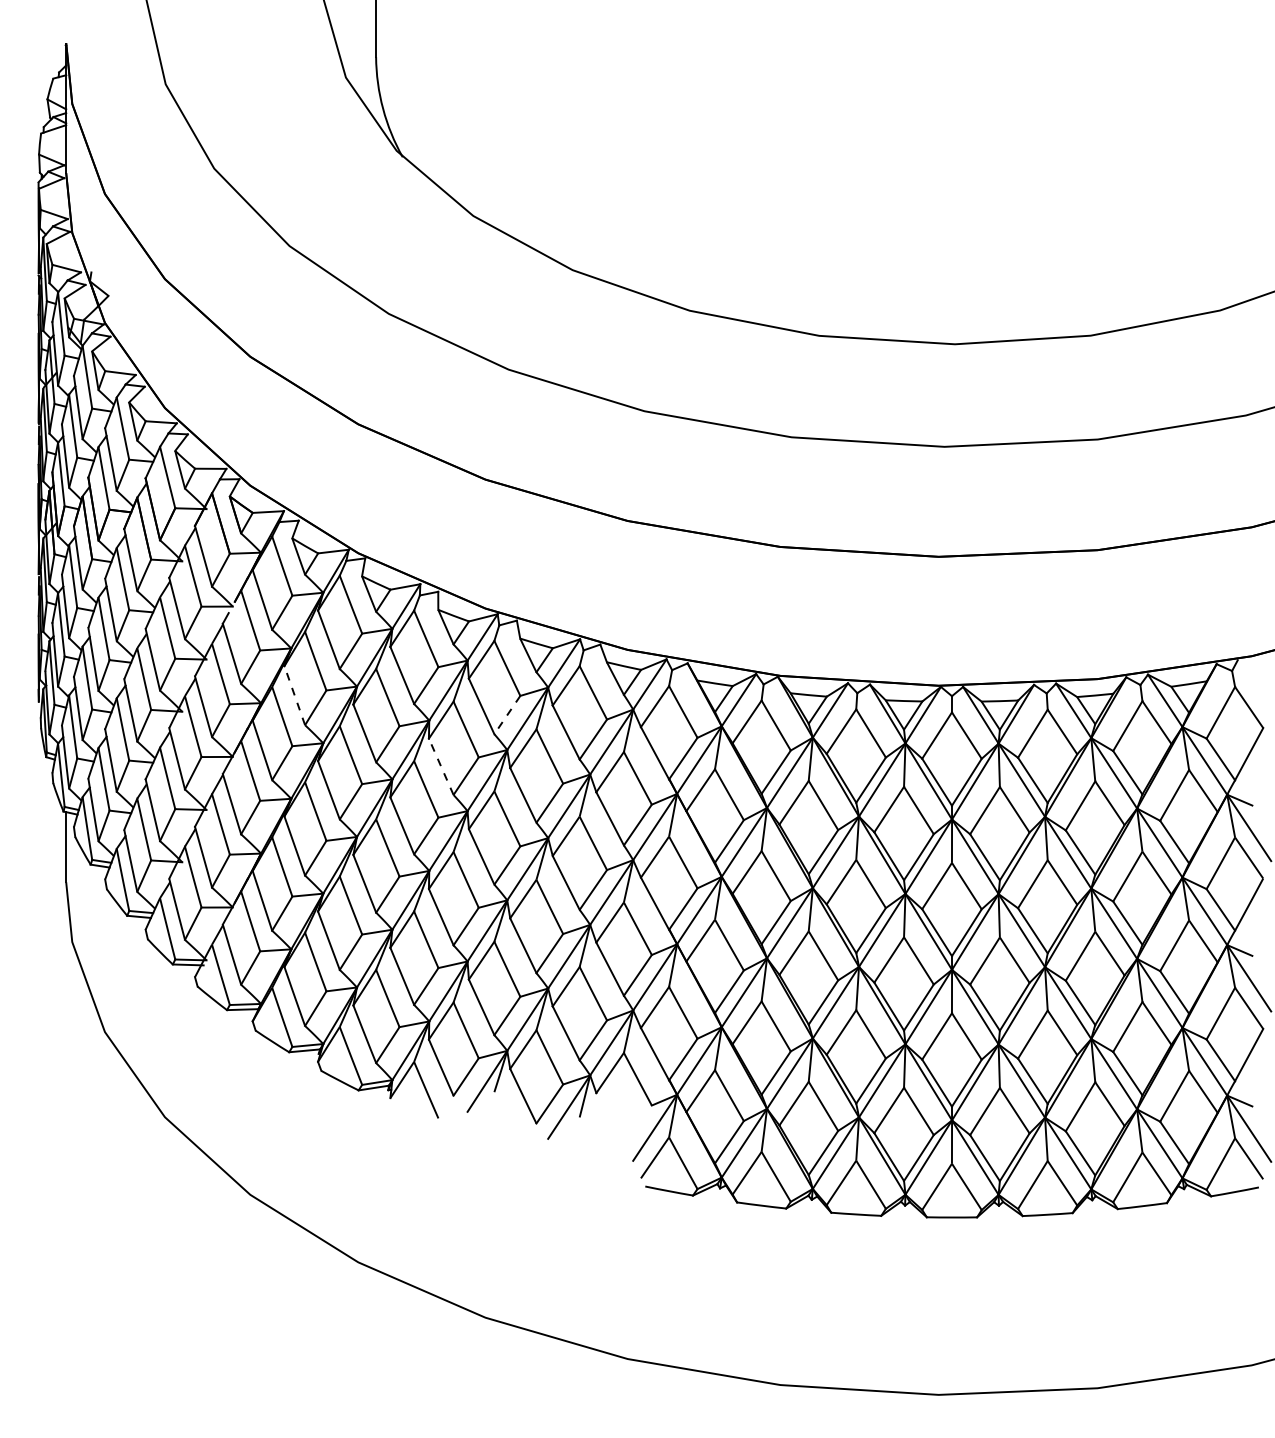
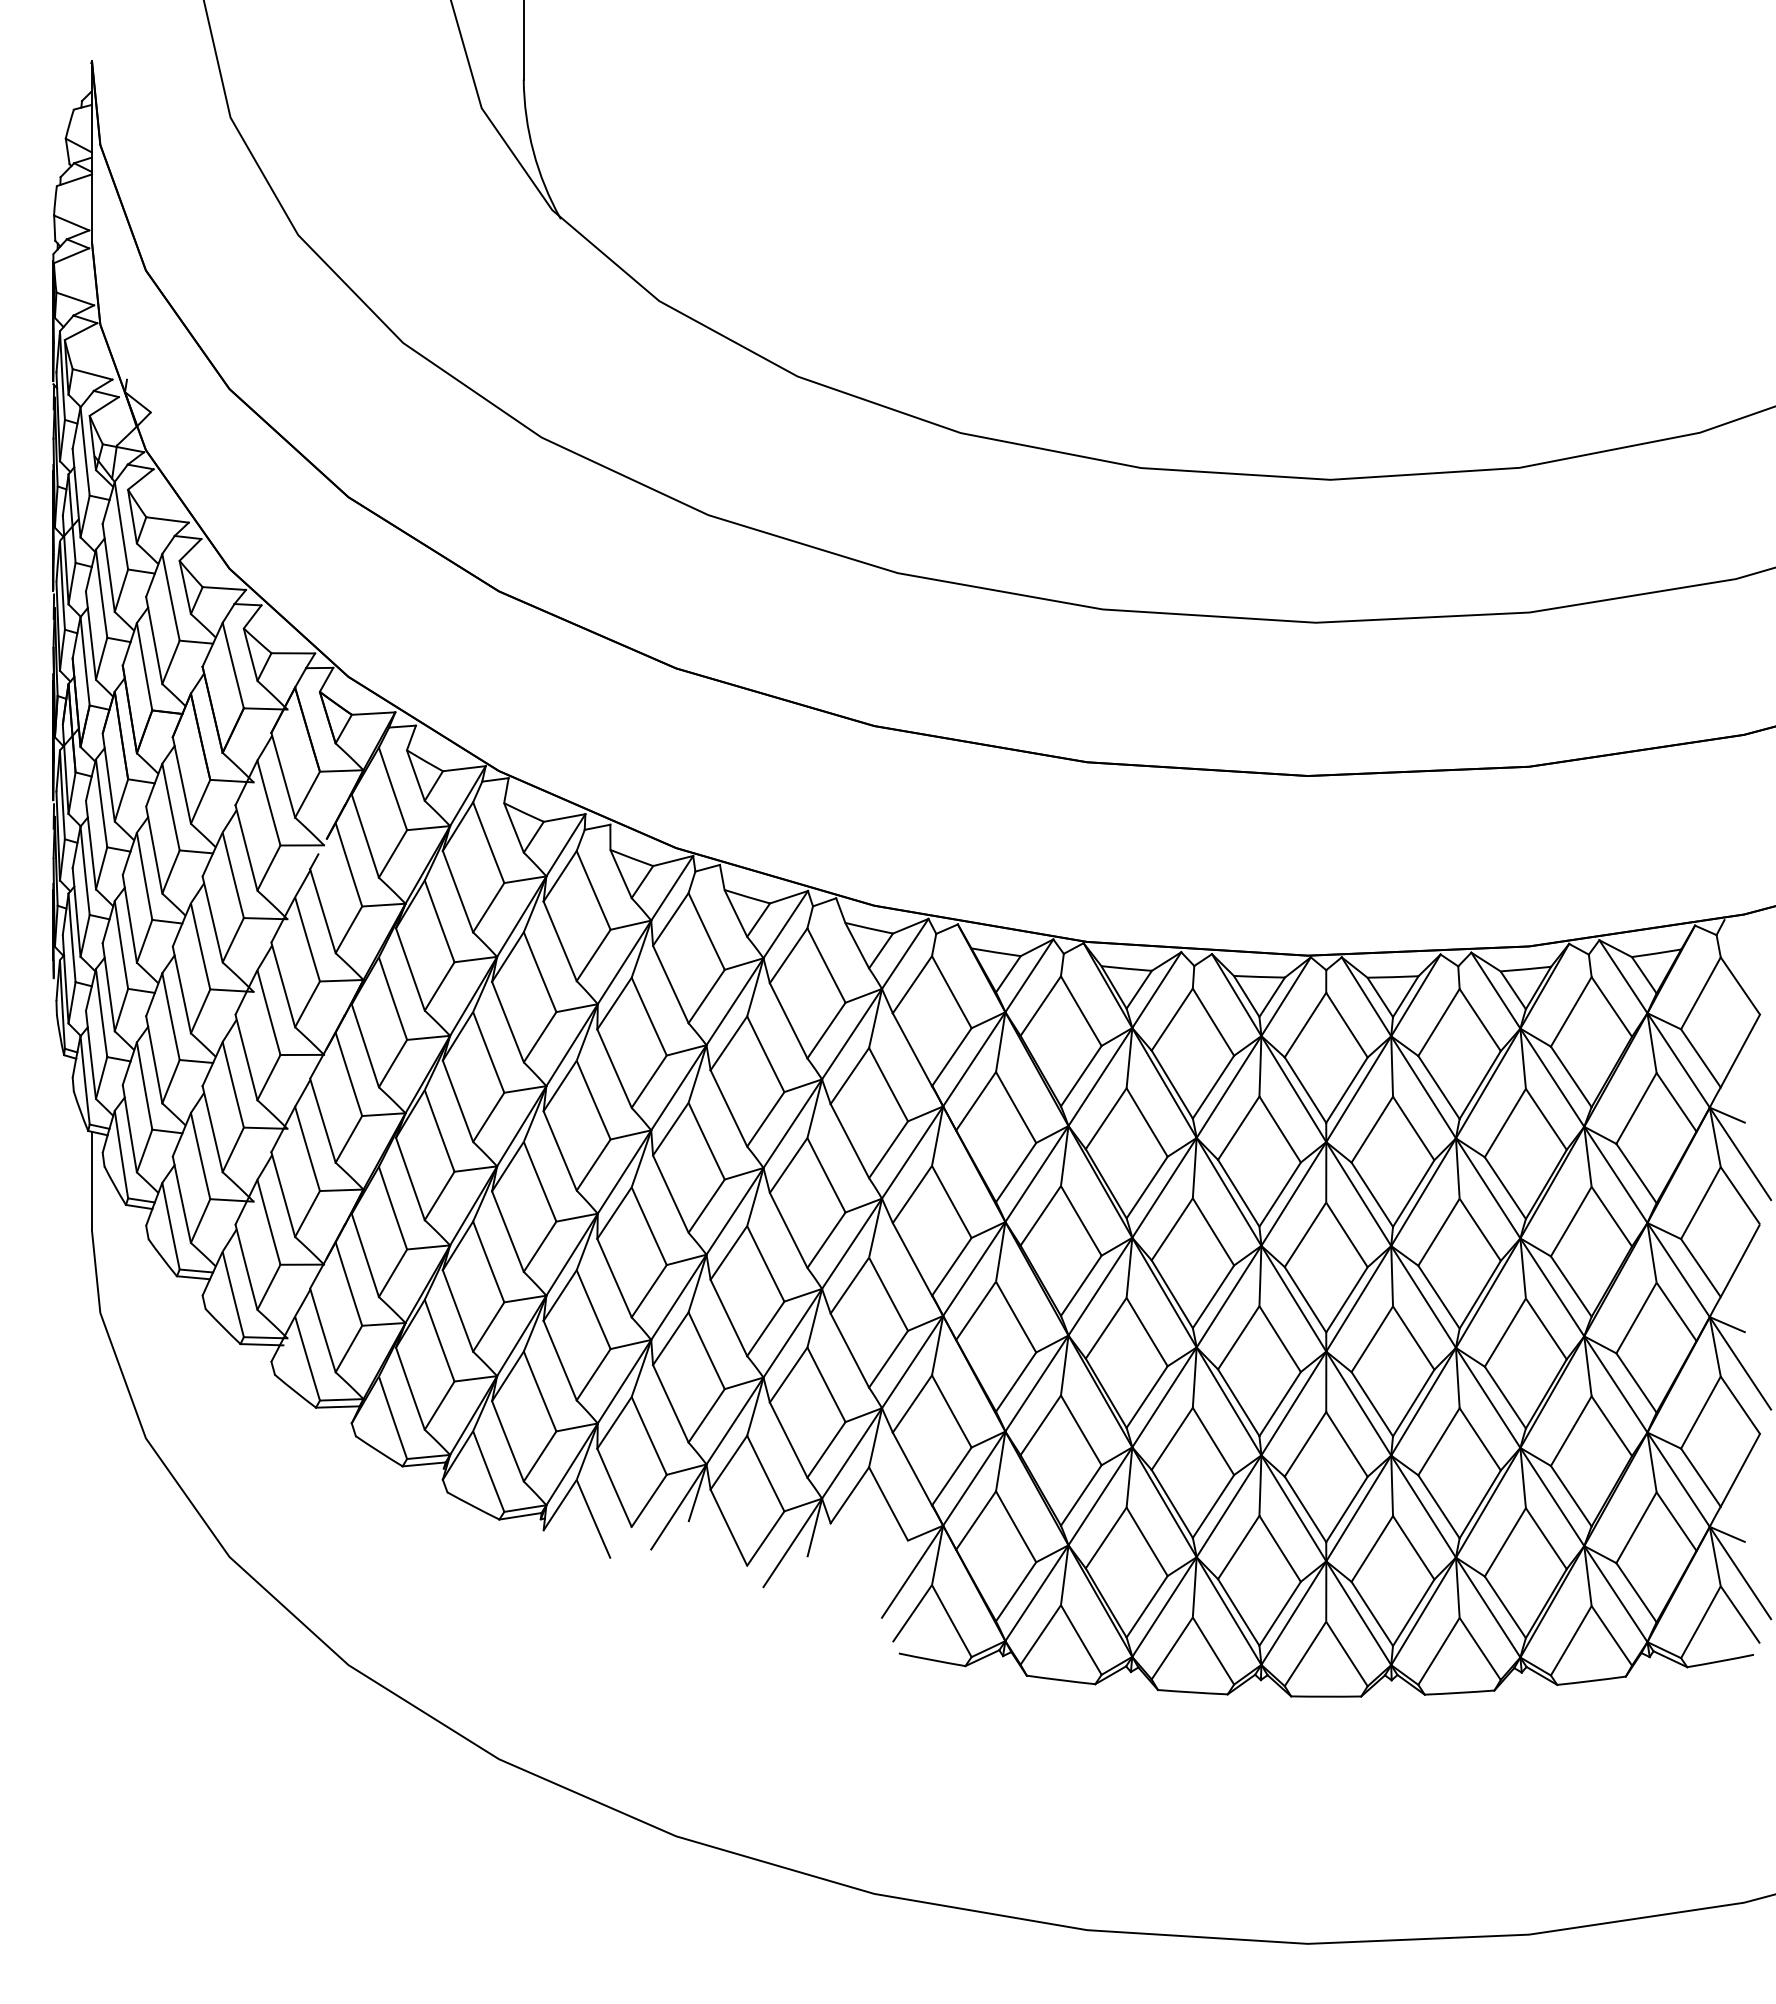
line: (294, 695) -> (410, 969), dashed -> solid
line: (507, 715) -> (706, 996), dashed -> solid
line: (441, 766) -> (614, 1068), dashed -> solid

